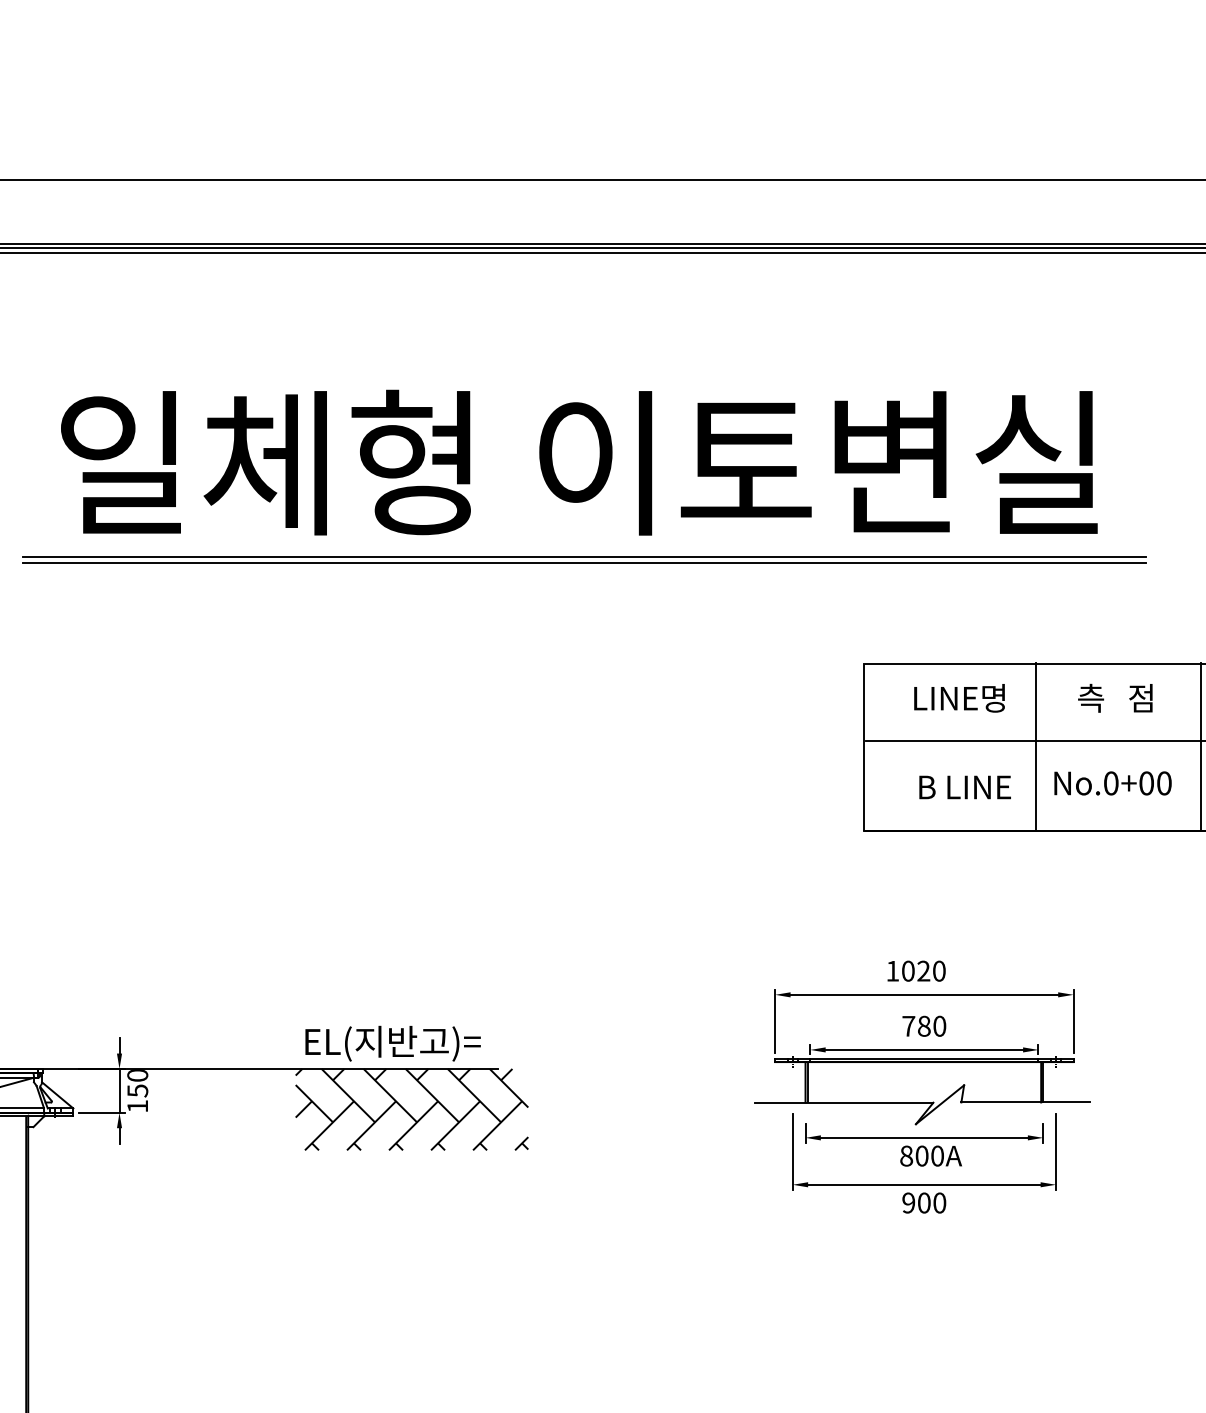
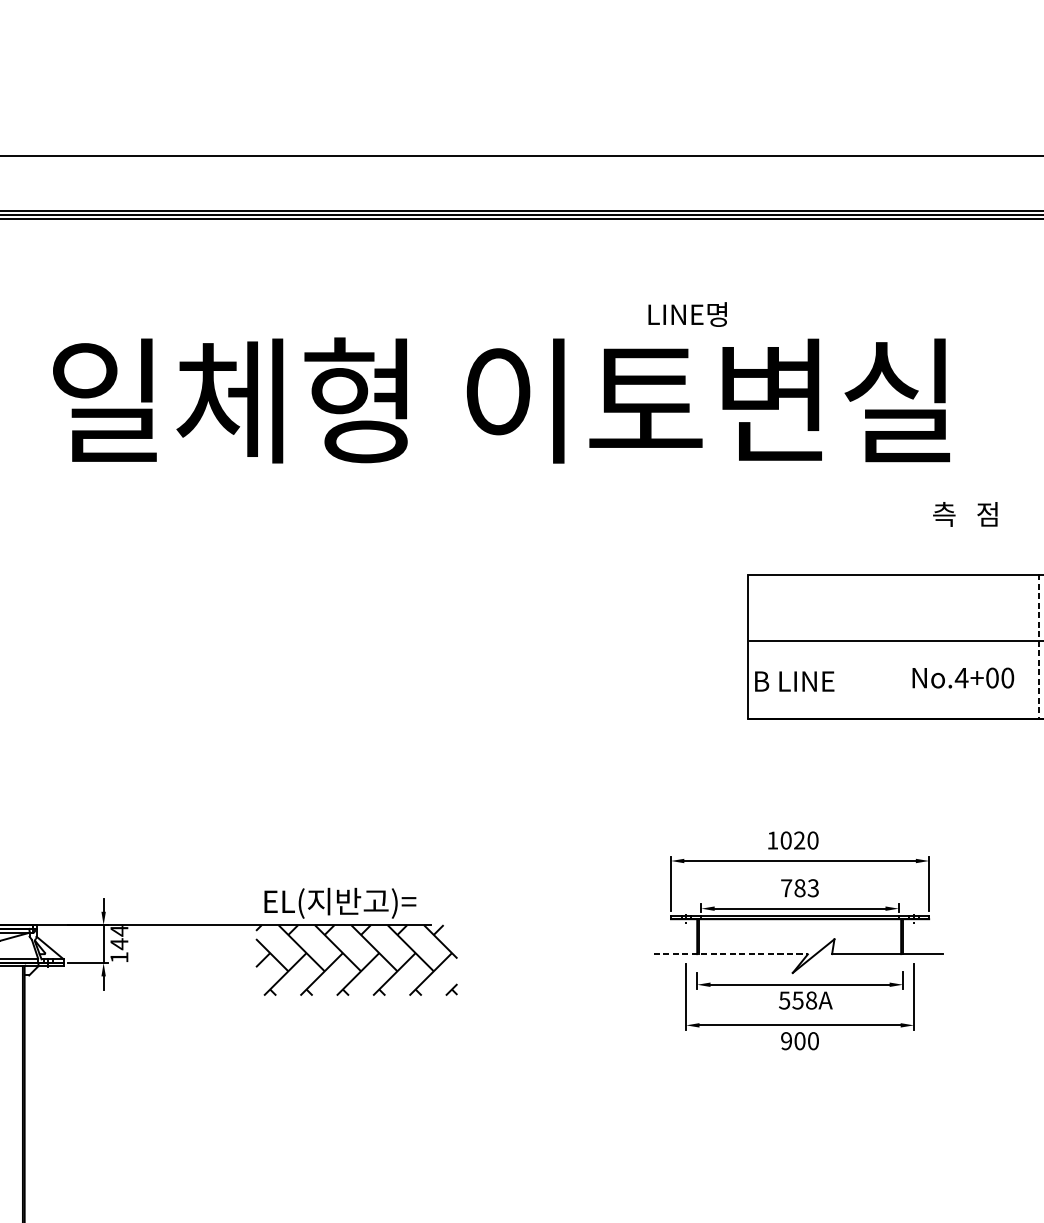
line: (583, 556) -> (505, 481), removed
line: (583, 562) -> (505, 486), removed
text: (1115, 697) -> (965, 513), moved
text: (959, 698) -> (687, 314), moved
line: (1035, 746) -> (896, 646), removed
line: (1200, 747) -> (1039, 646), solid -> dashed
text: (1111, 783) -> (962, 678), No.0+00 -> No.4+00
text: (964, 787) -> (794, 681), moved
text: (939, 1026) -> (813, 888), 780 -> 783
text: (137, 1083) -> (119, 937), 150 -> 144
line: (844, 1102) -> (730, 954), solid -> dashed
text: (922, 1155) -> (798, 1000), 800A -> 558A

